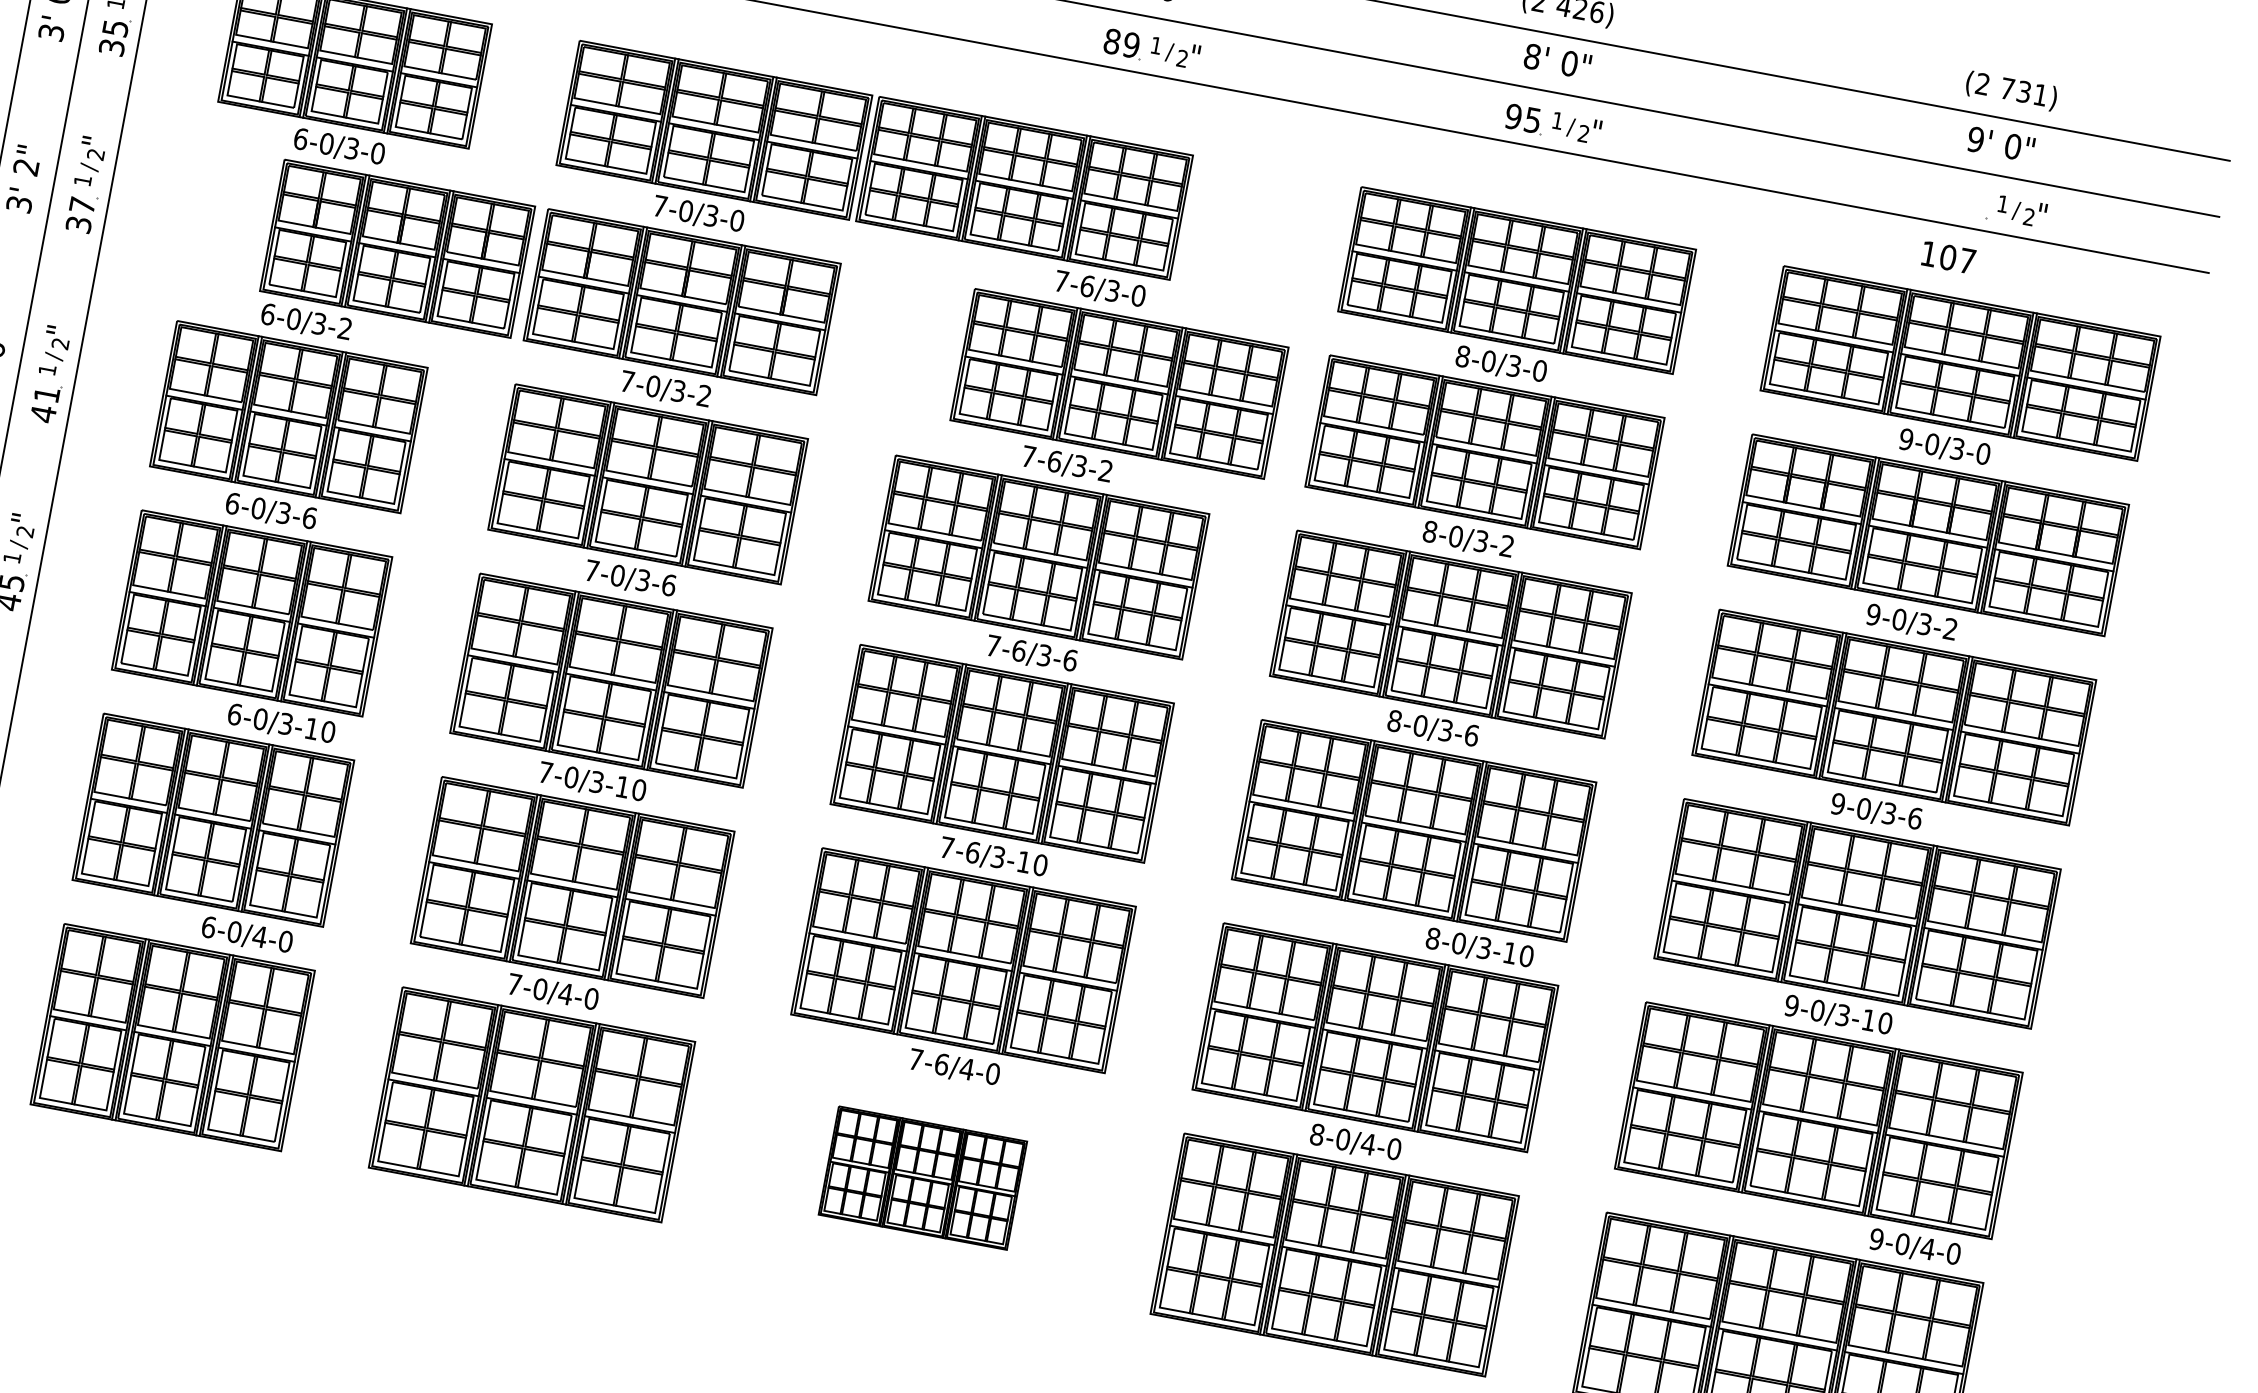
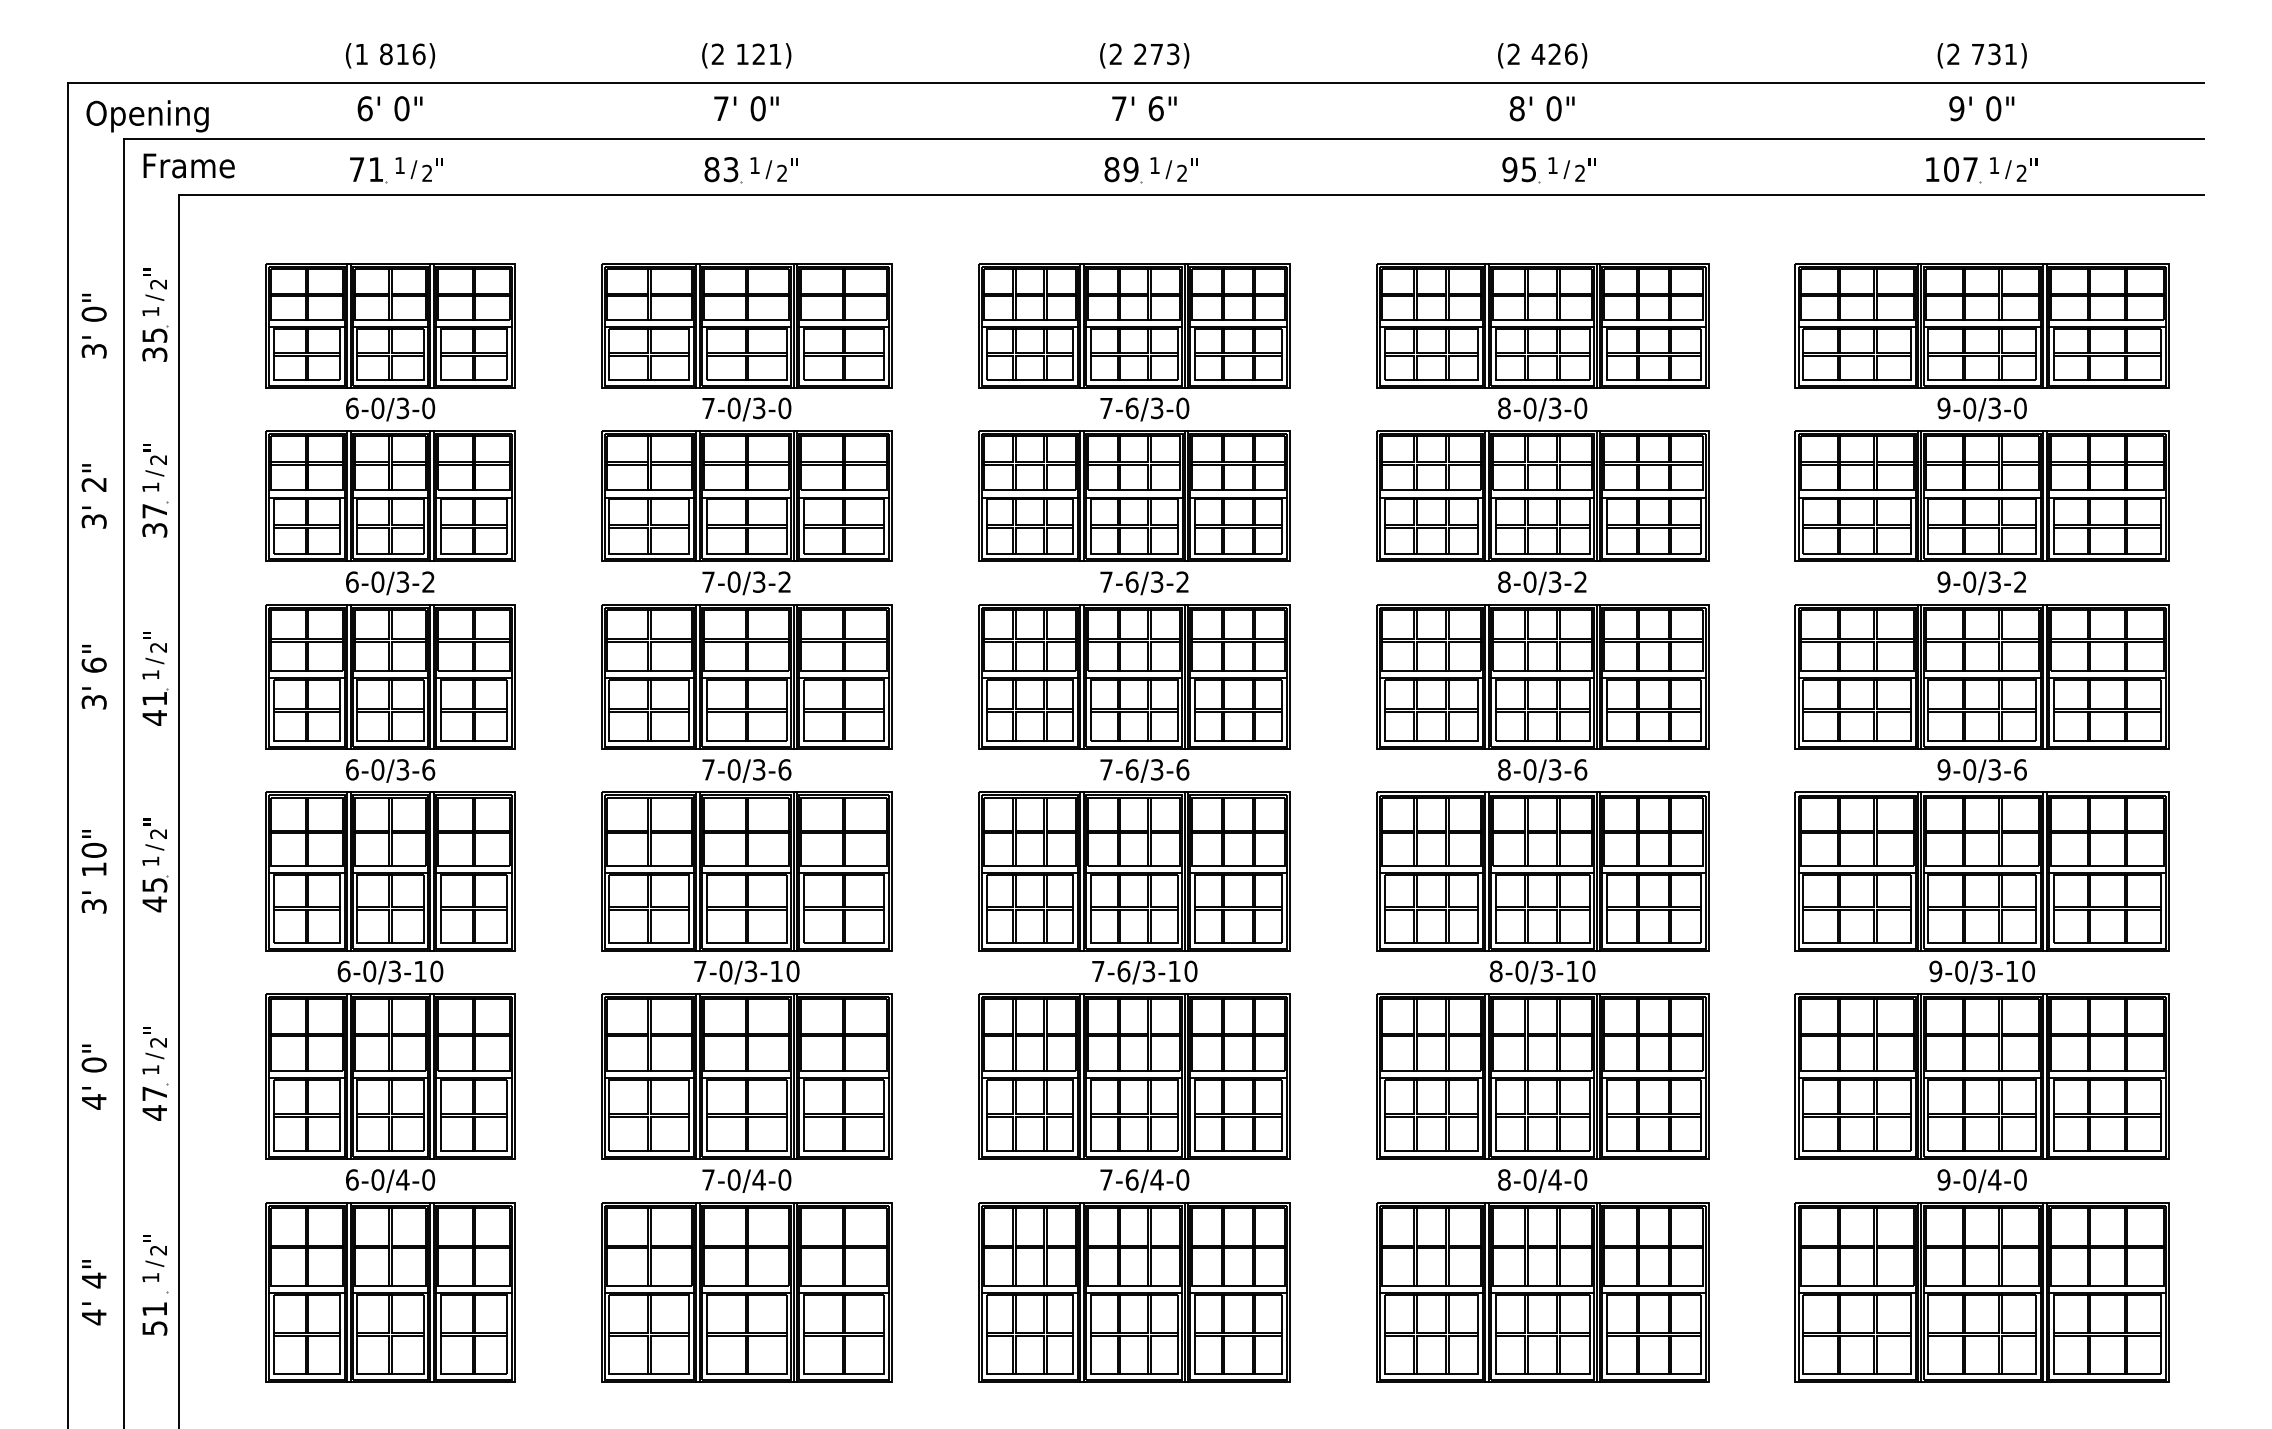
part: (1024, 188) -> (1134, 325), moved
part: (397, 248) -> (390, 495), moved
text: (1948, 257) -> (1951, 169), moved
part: (1119, 383) -> (1134, 495), moved
text: (281, 724) -> (390, 972), moved
text: (247, 935) -> (390, 1180), moved
text: (1479, 948) -> (1542, 972), moved
part: (923, 1178) -> (1134, 1292), size x1.67
text: (1914, 1247) -> (1981, 1180), moved

